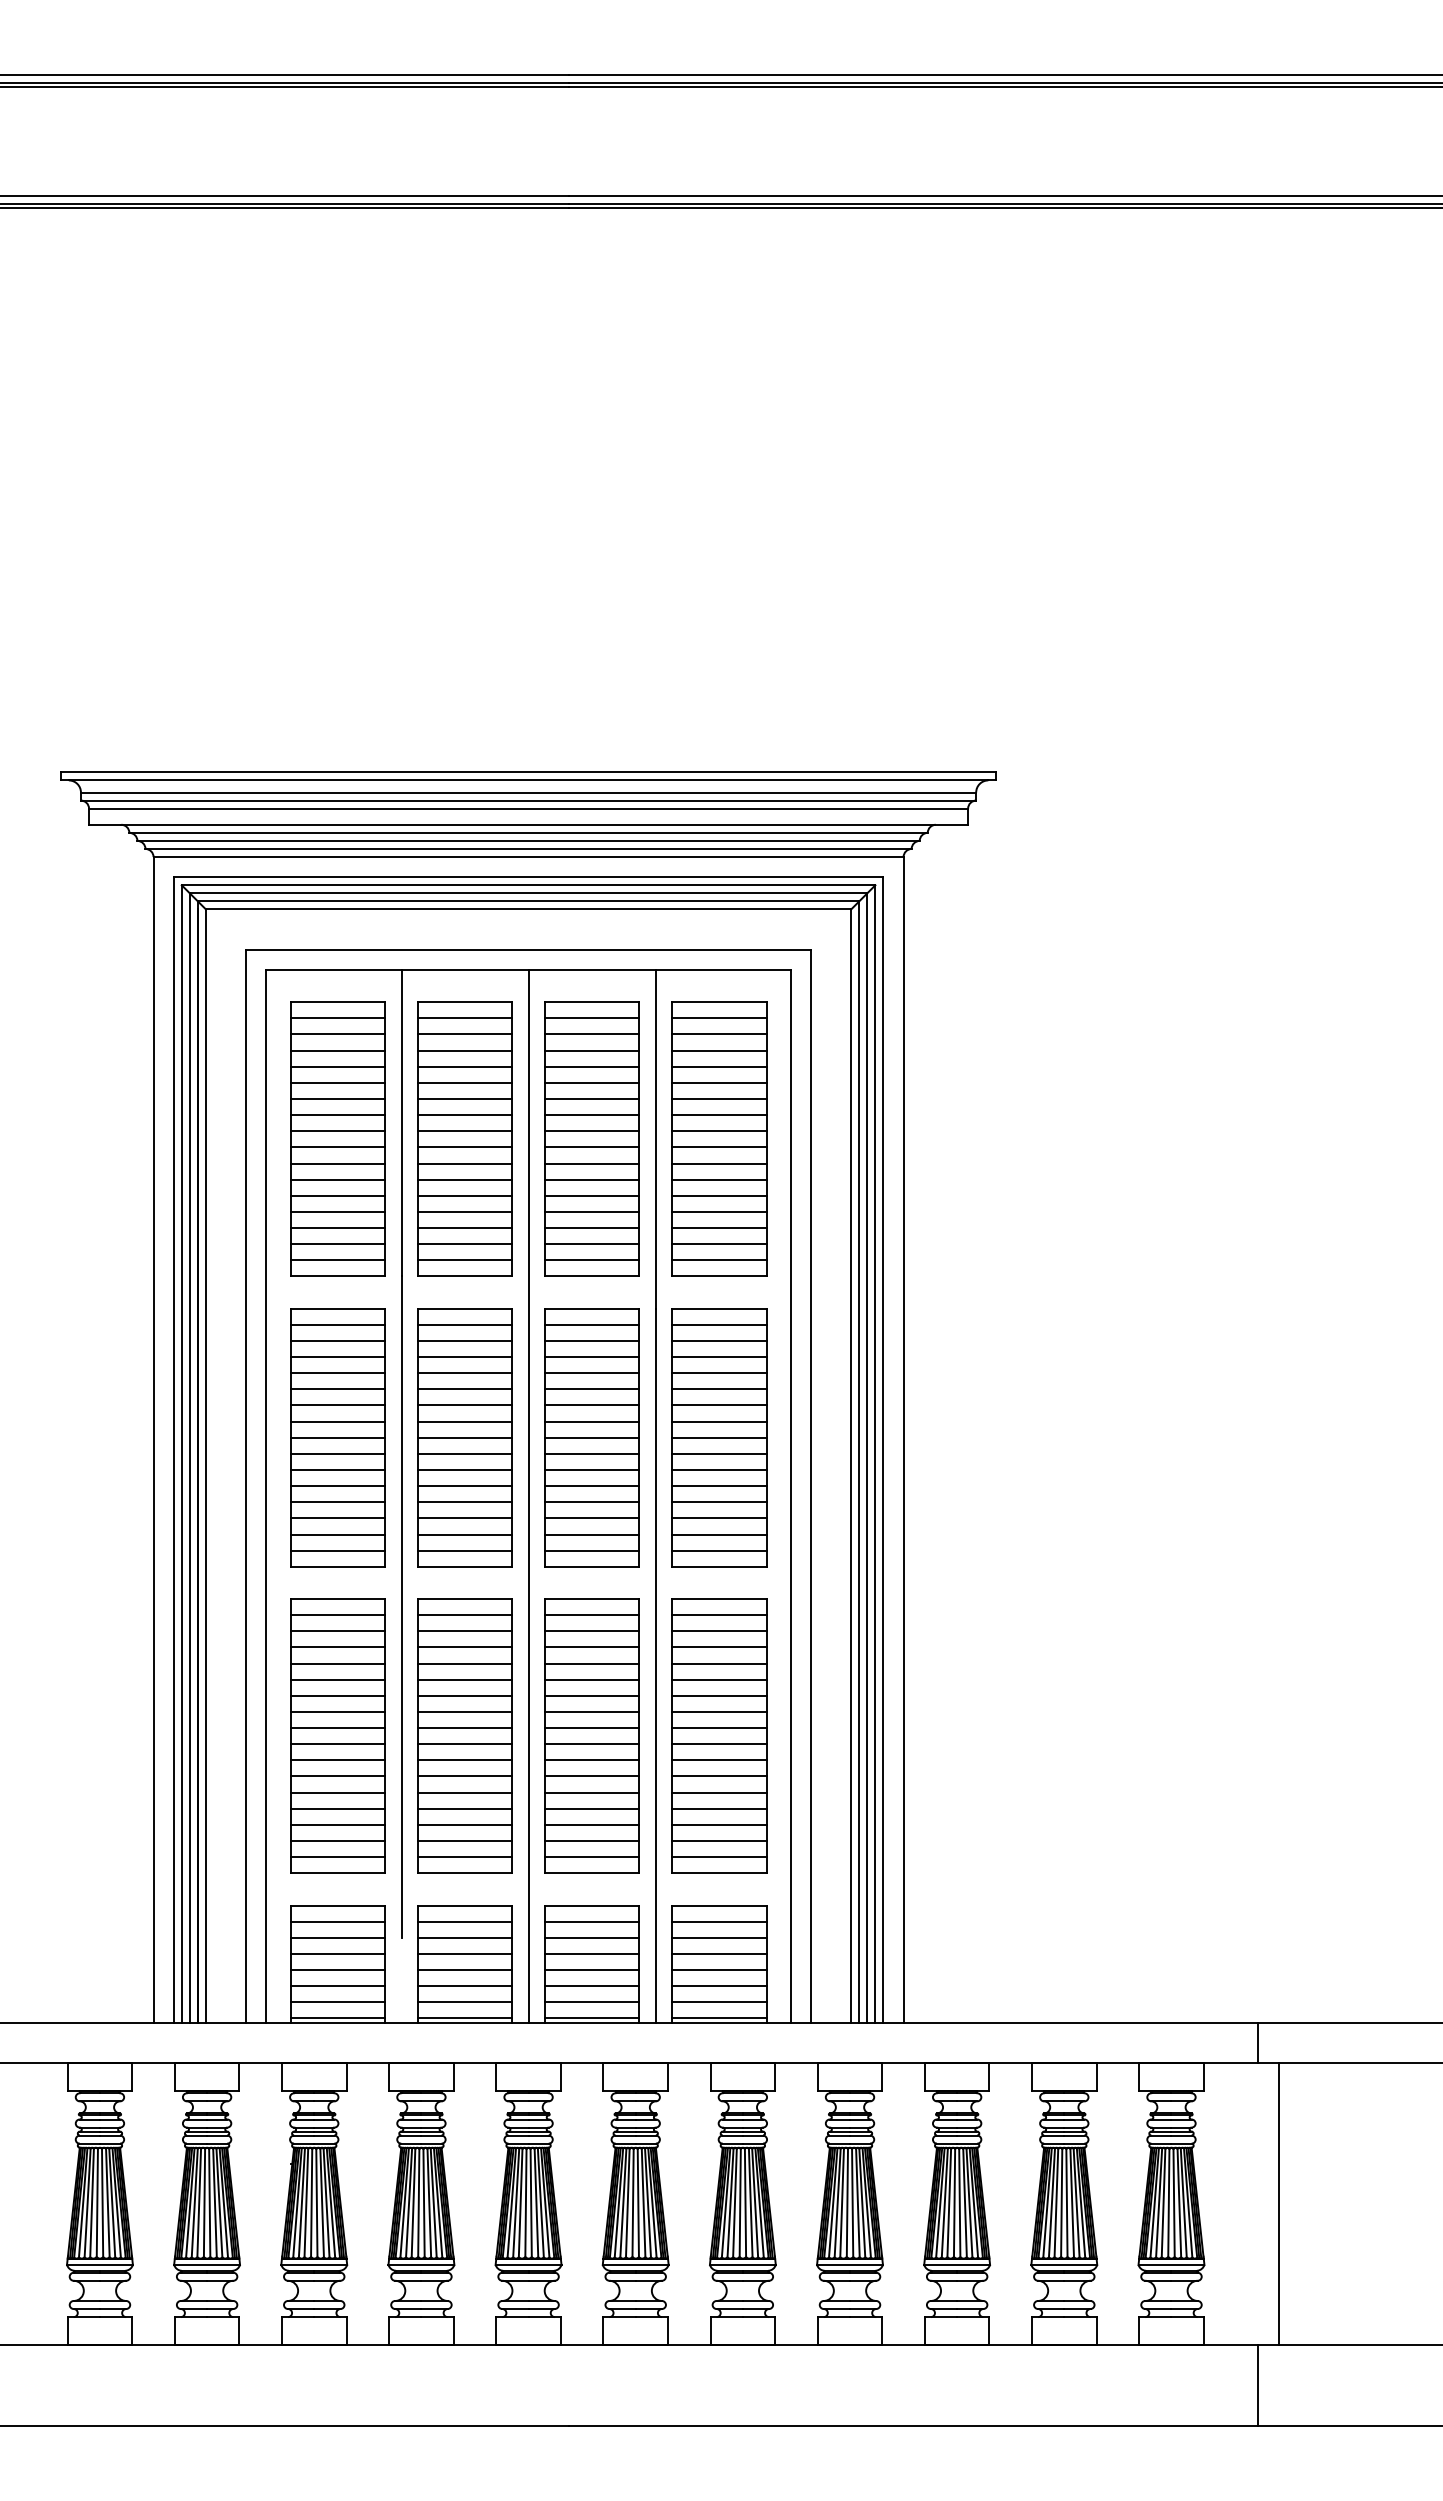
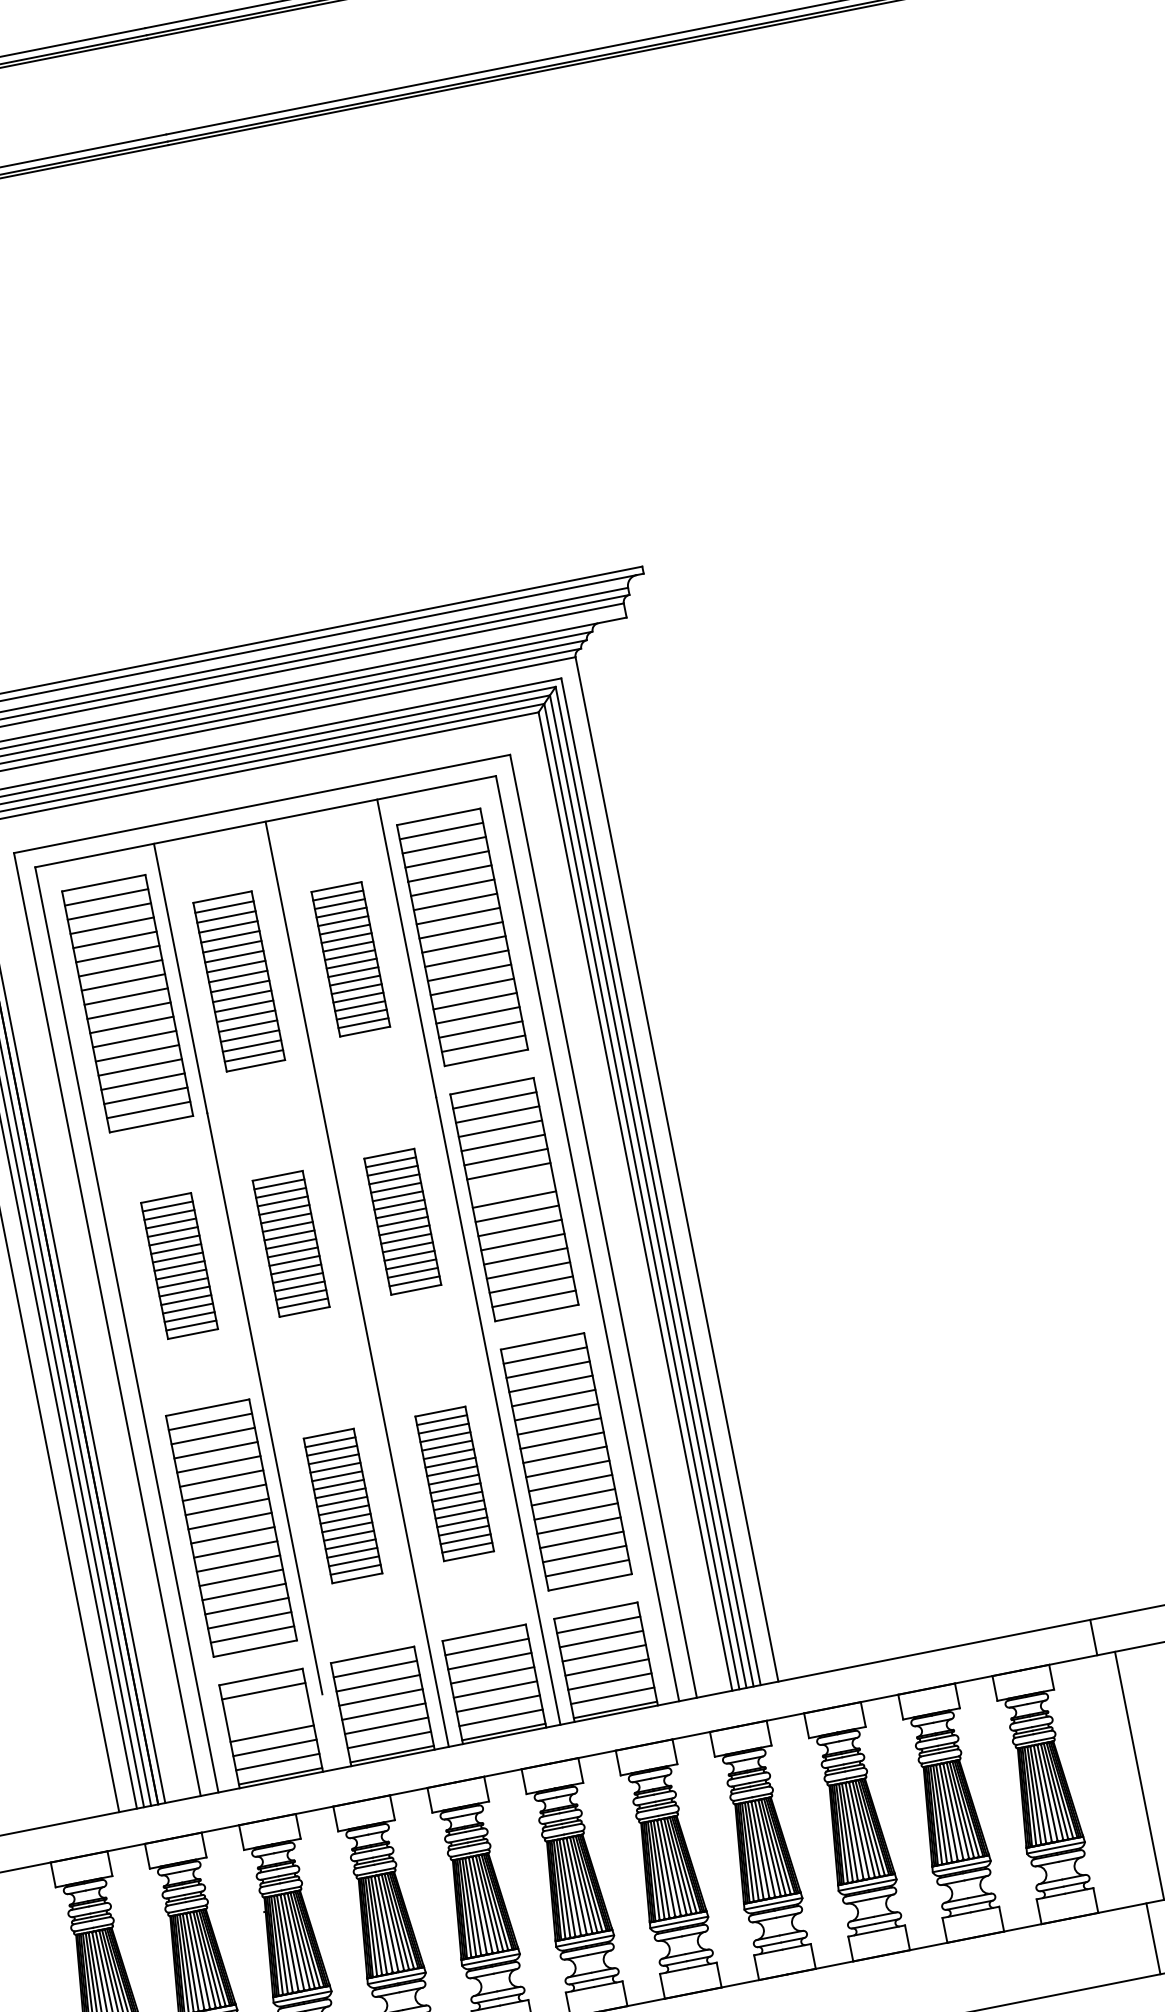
part: (464, 1138) -> (238, 980), size x0.7
part: (591, 1138) -> (350, 958), size x0.6
line: (718, 1421) -> (511, 1185), removed
part: (337, 1437) -> (179, 1265), size x0.6
part: (464, 1437) -> (290, 1243), size x0.6
part: (591, 1437) -> (402, 1221), size x0.6
part: (464, 1735) -> (342, 1505), size x0.6
part: (591, 1735) -> (454, 1483), size x0.6
line: (337, 1937) -> (266, 1705), removed
line: (337, 1953) -> (268, 1719), removed

